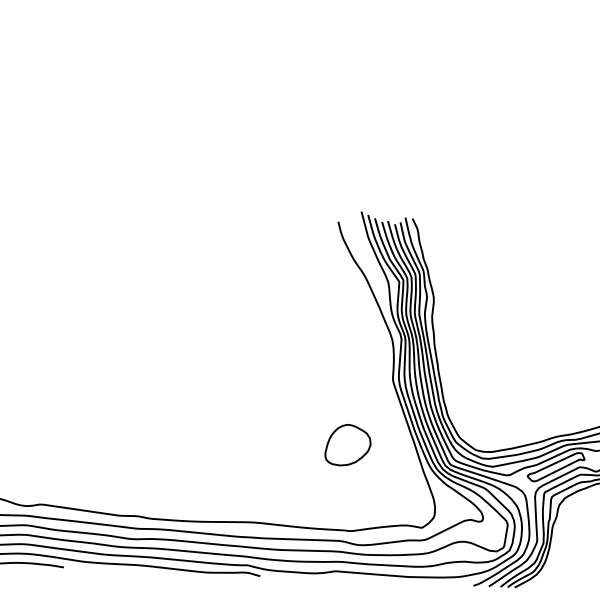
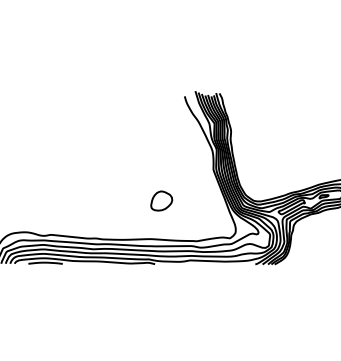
part: (347, 444) -> (161, 200), moved

